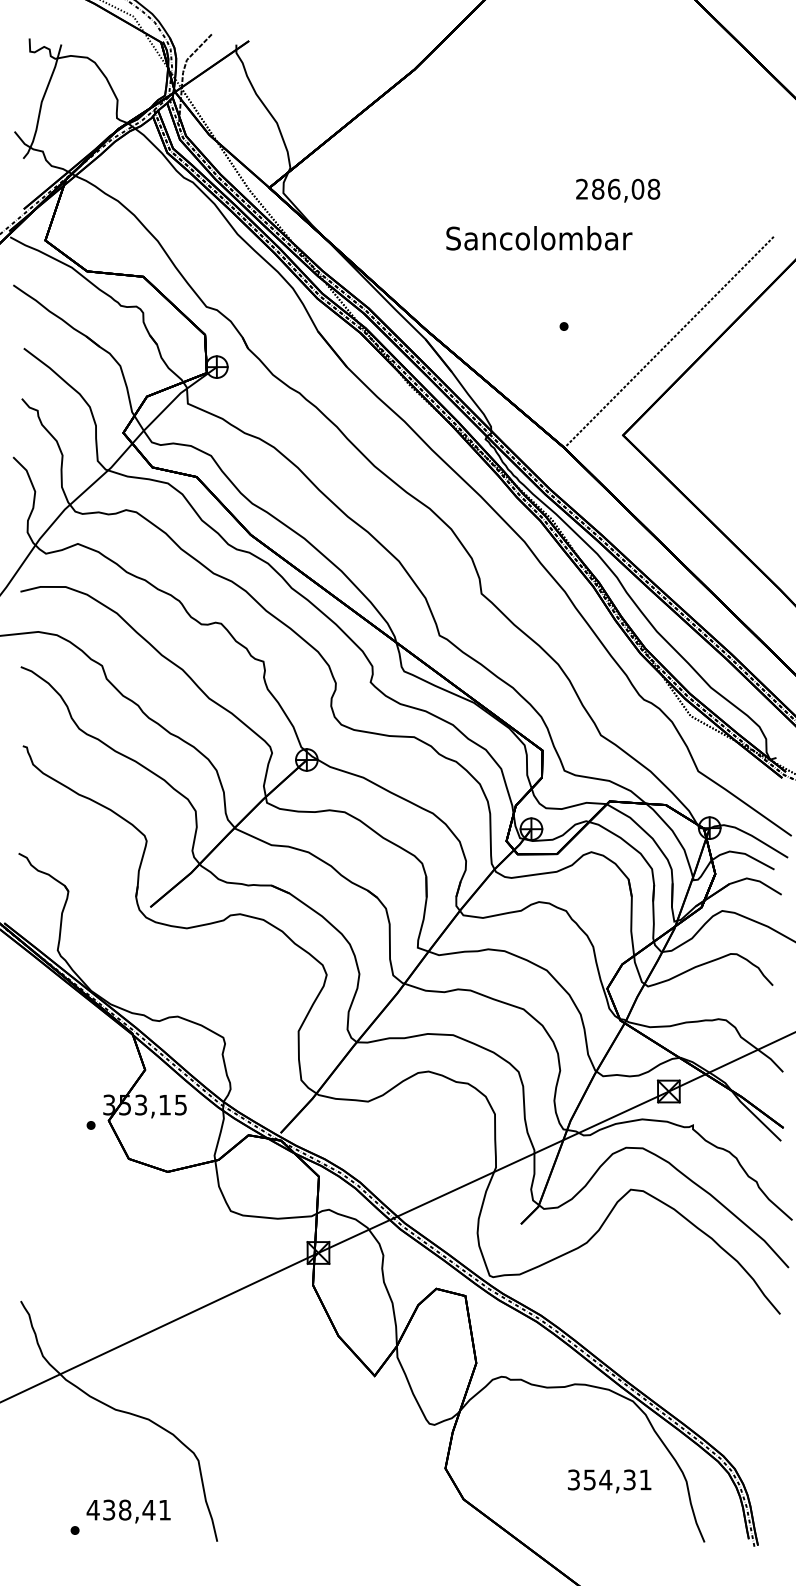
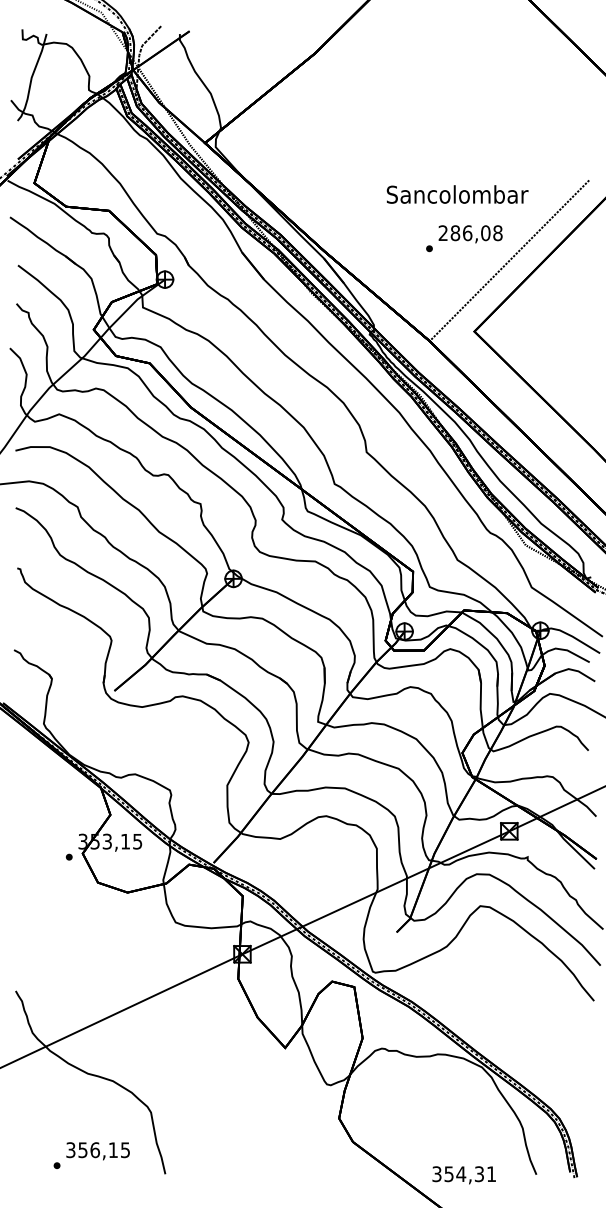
text: (617, 190) -> (470, 234), moved
text: (539, 238) -> (457, 194), moved
text: (608, 1481) -> (463, 1175), moved
text: (128, 1510) -> (97, 1150), 438,41 -> 356,15

